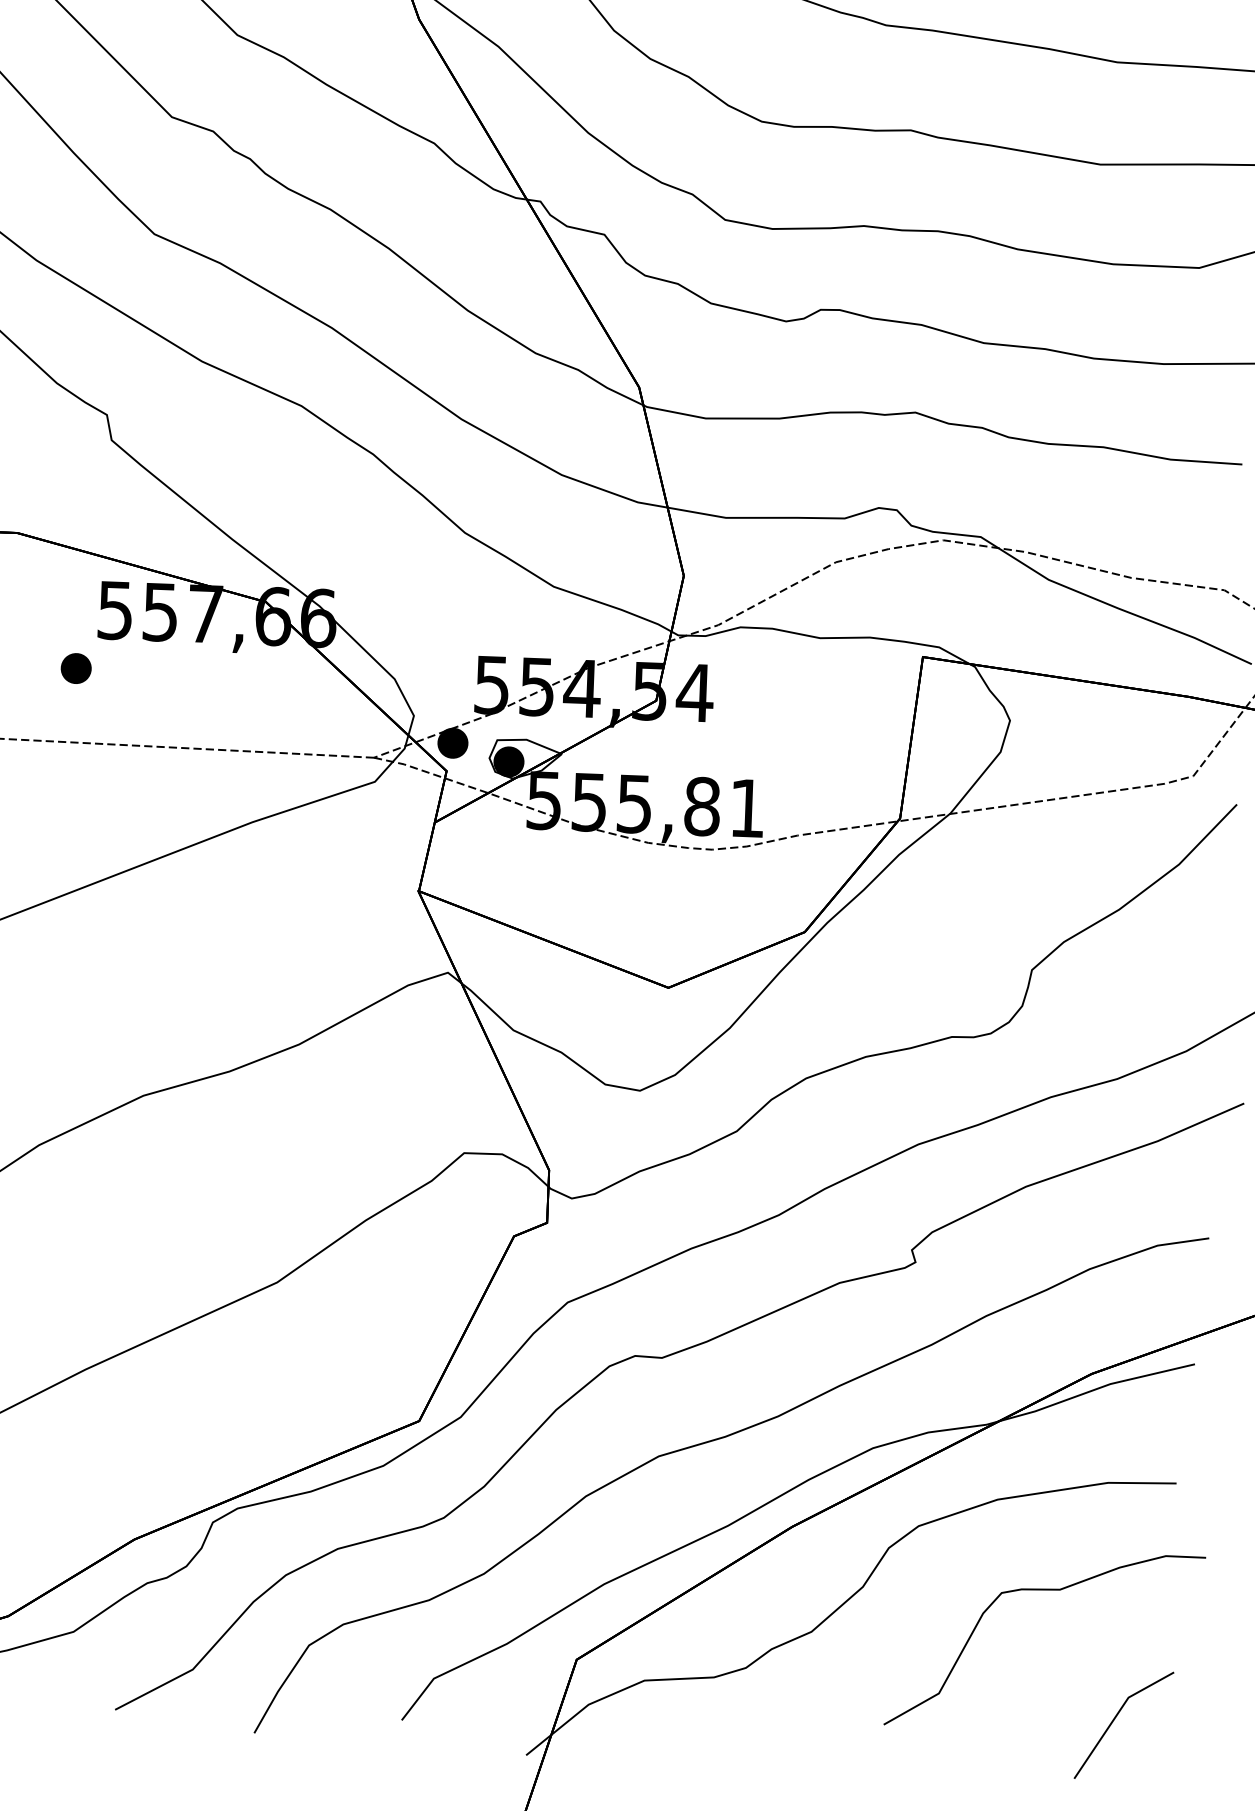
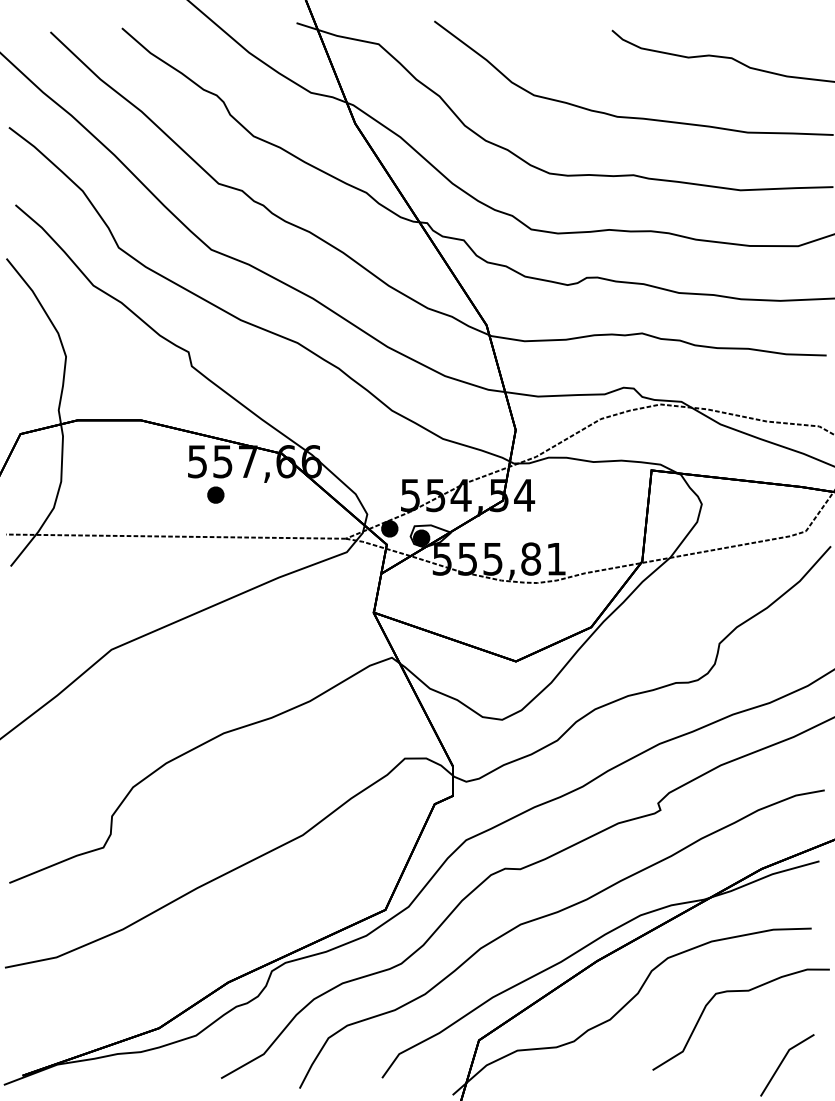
part: (75, 667) -> (215, 494), moved

